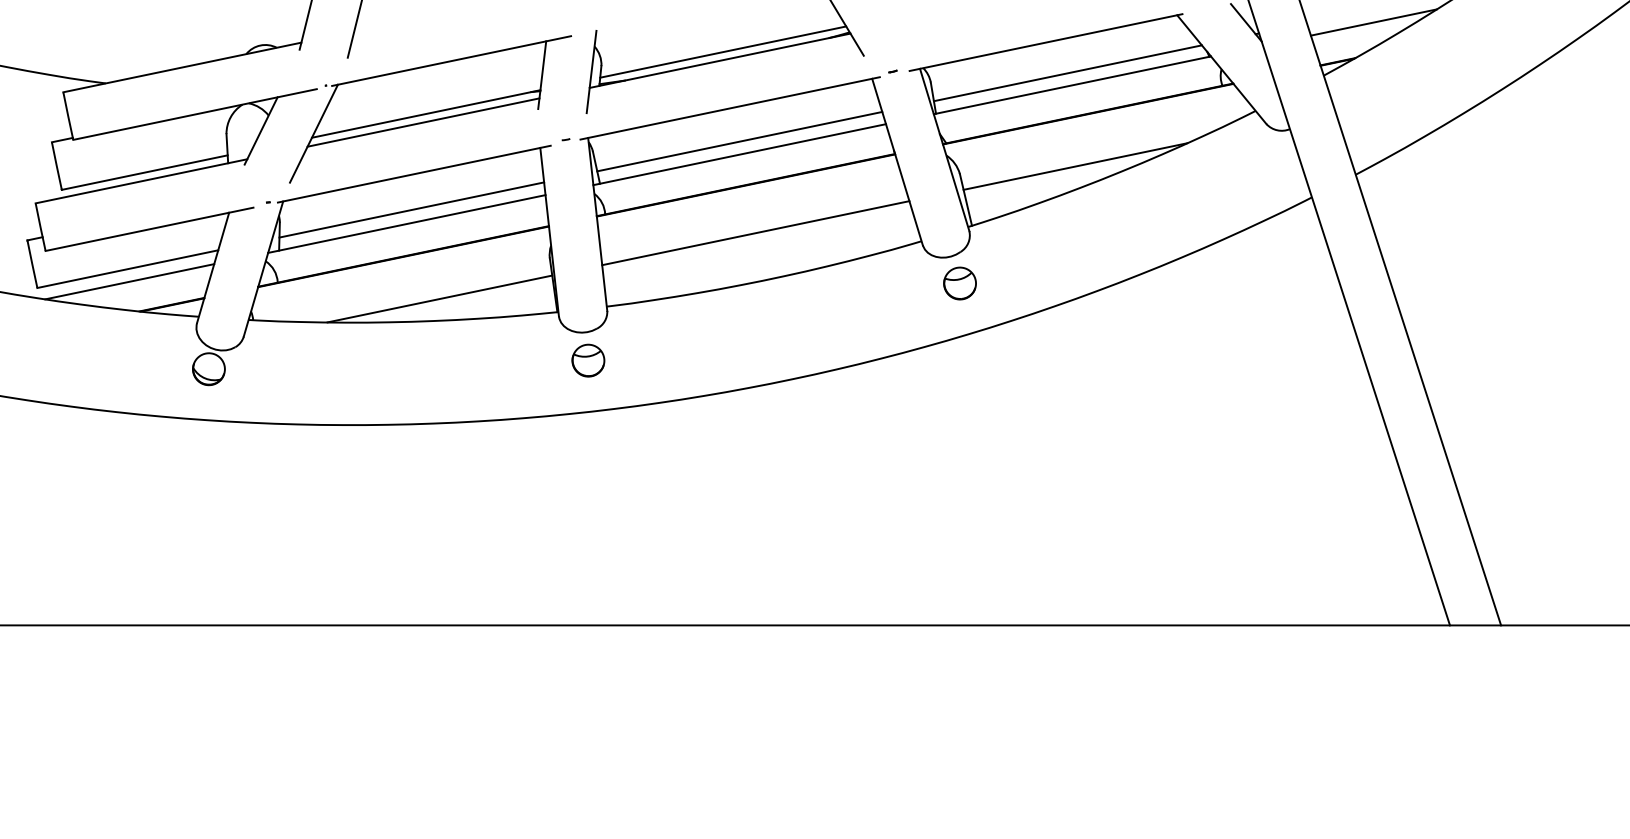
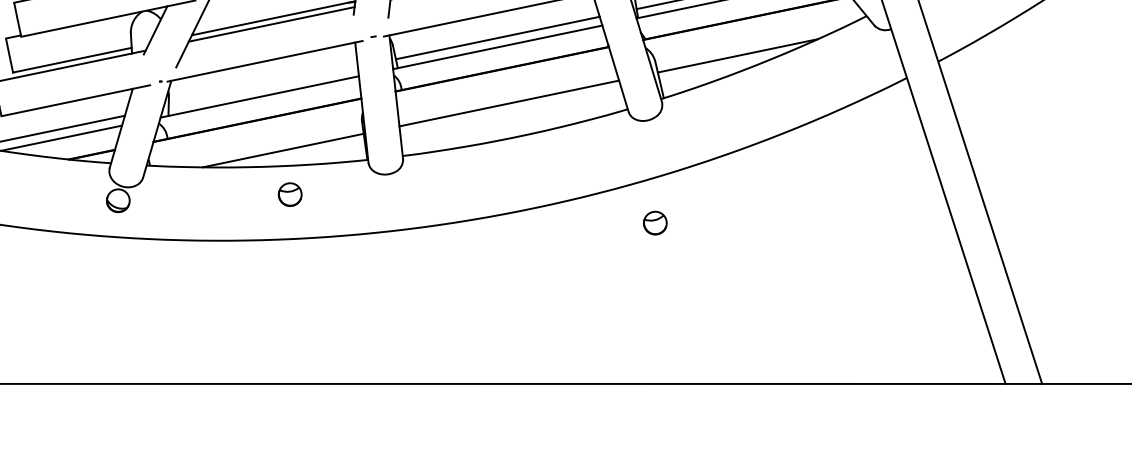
line: (411, 209) -> (263, 86), removed
part: (959, 283) -> (654, 223), moved
part: (588, 360) -> (290, 194), moved

